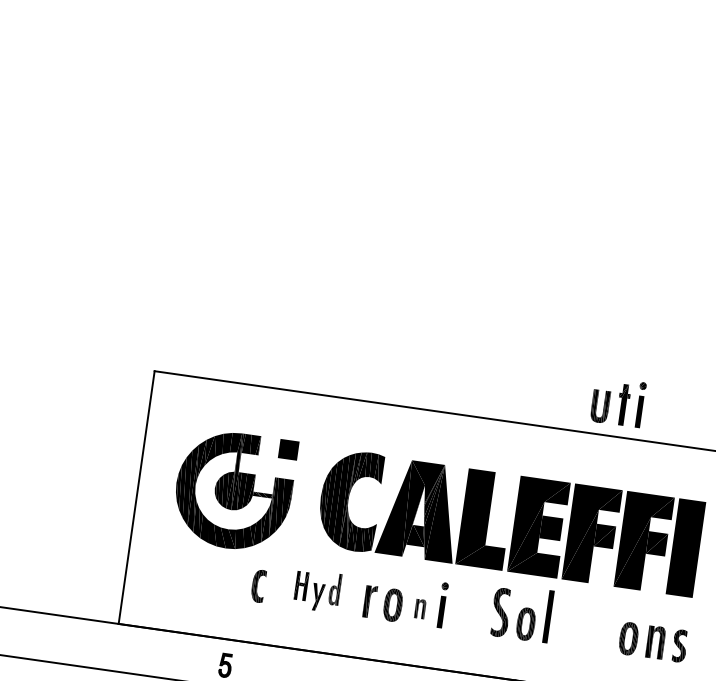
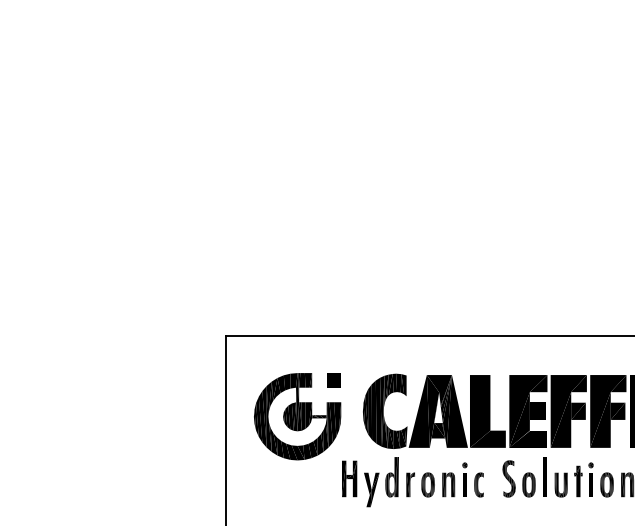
part: (617, 401) -> (573, 479), moved
part: (258, 585) -> (478, 484), moved
part: (317, 591) -> (370, 482), size x1.67
part: (420, 608) -> (448, 484), size x1.67

